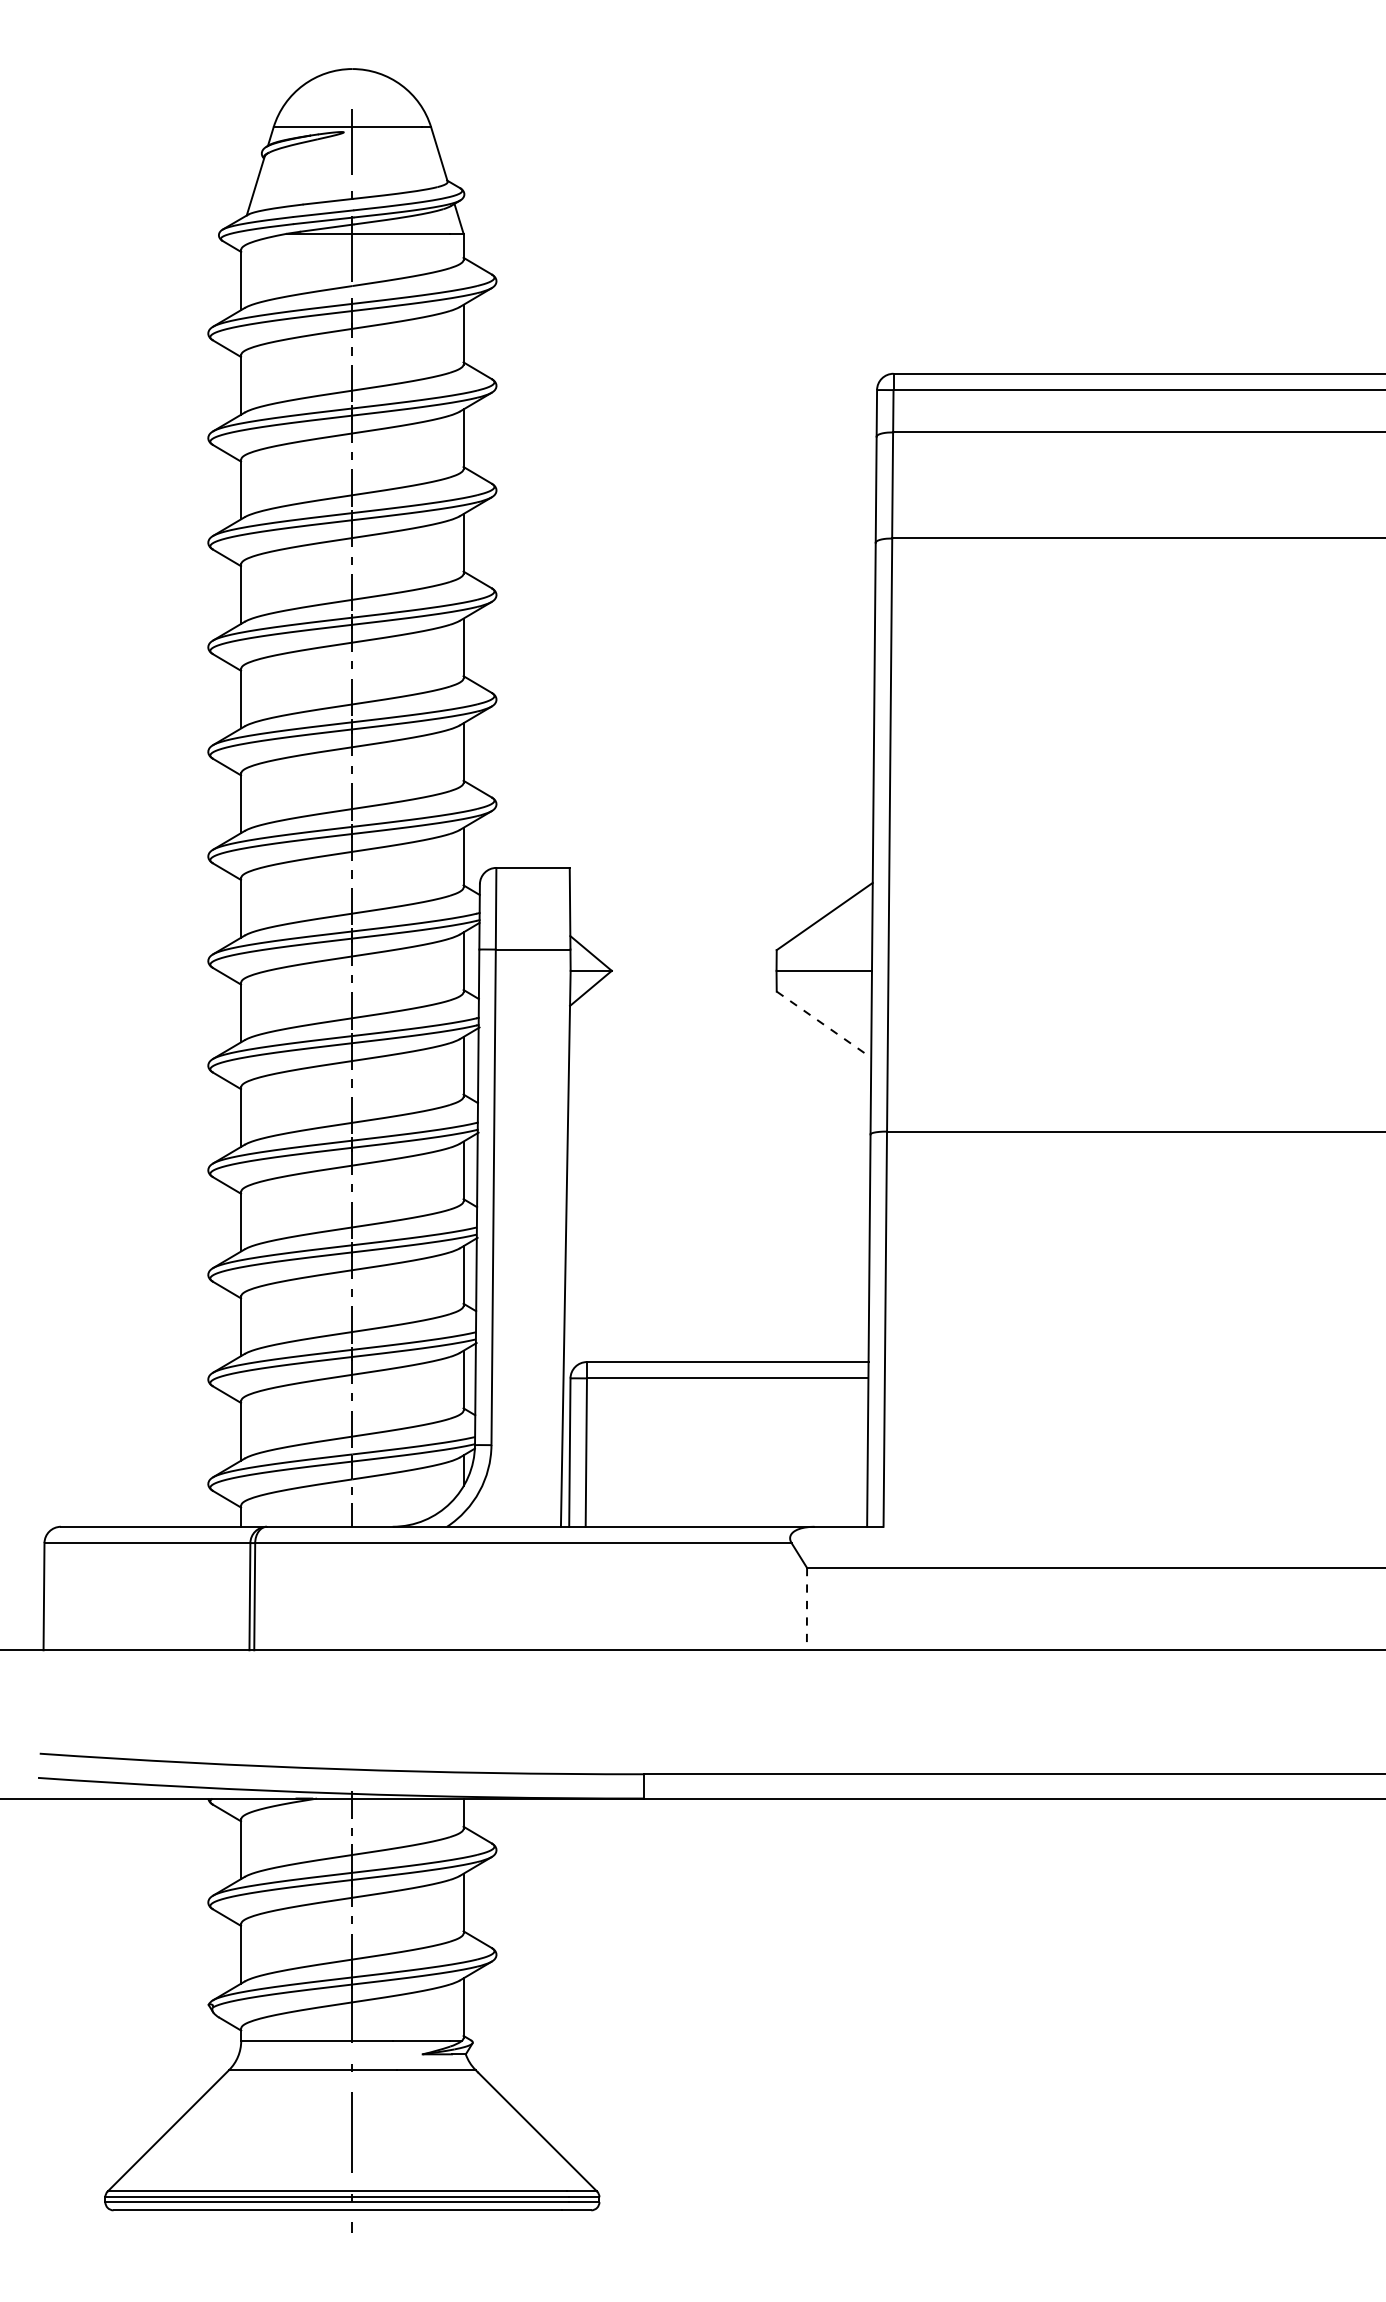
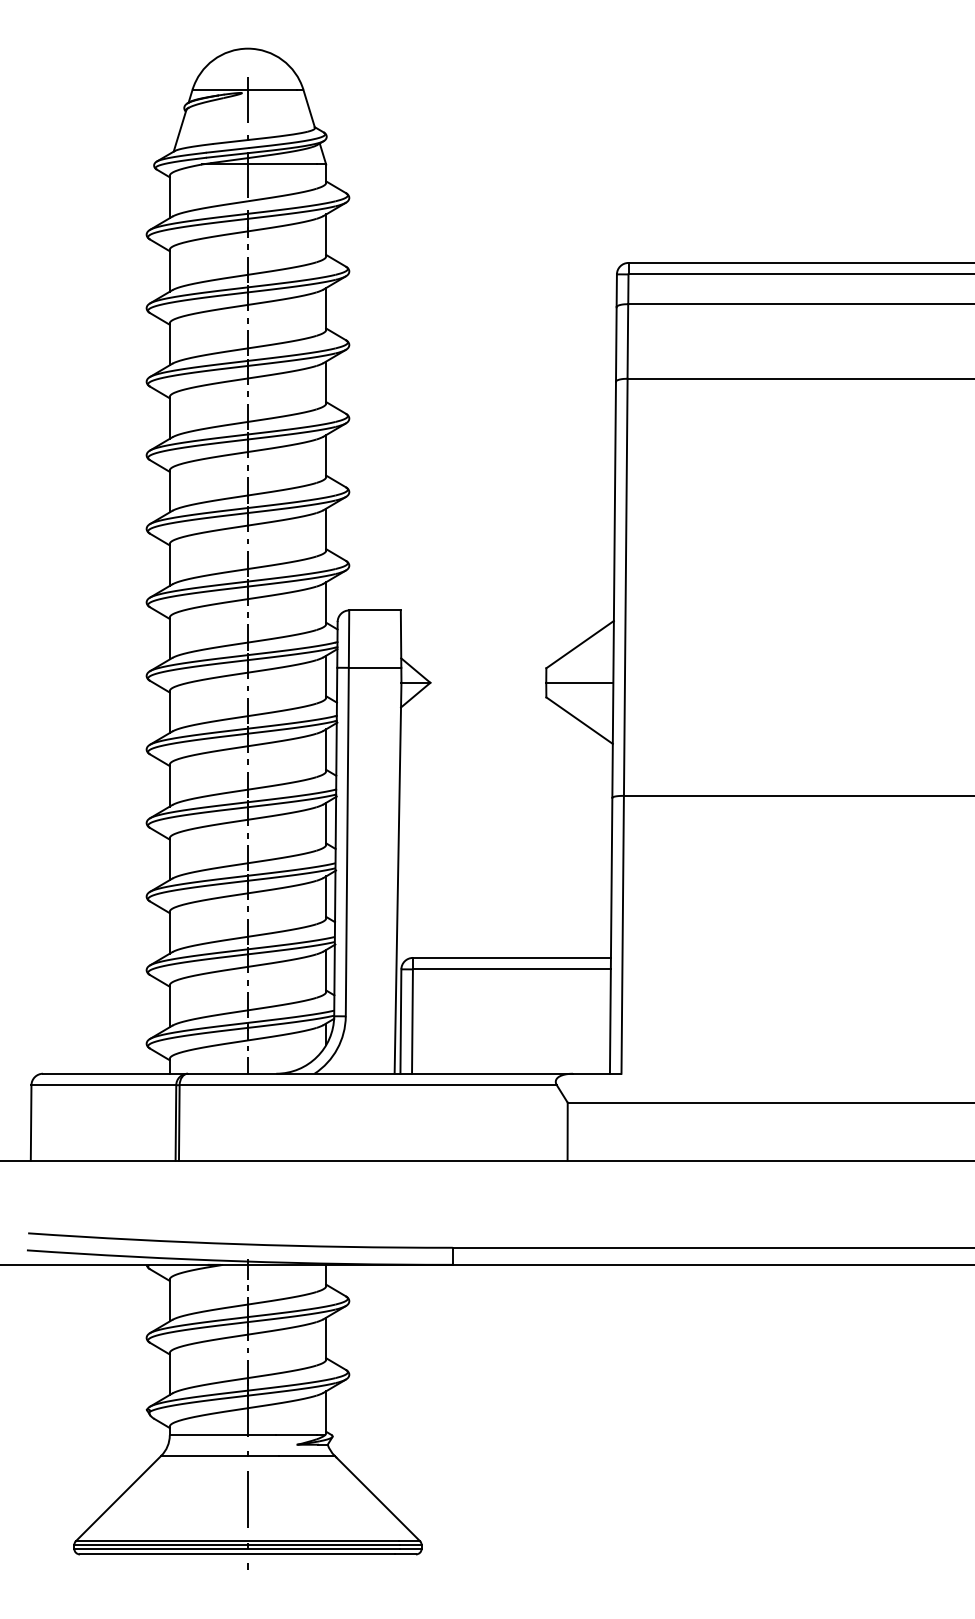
line: (823, 1024) -> (579, 720), dashed -> solid
line: (806, 1609) -> (567, 1131), dashed -> solid

